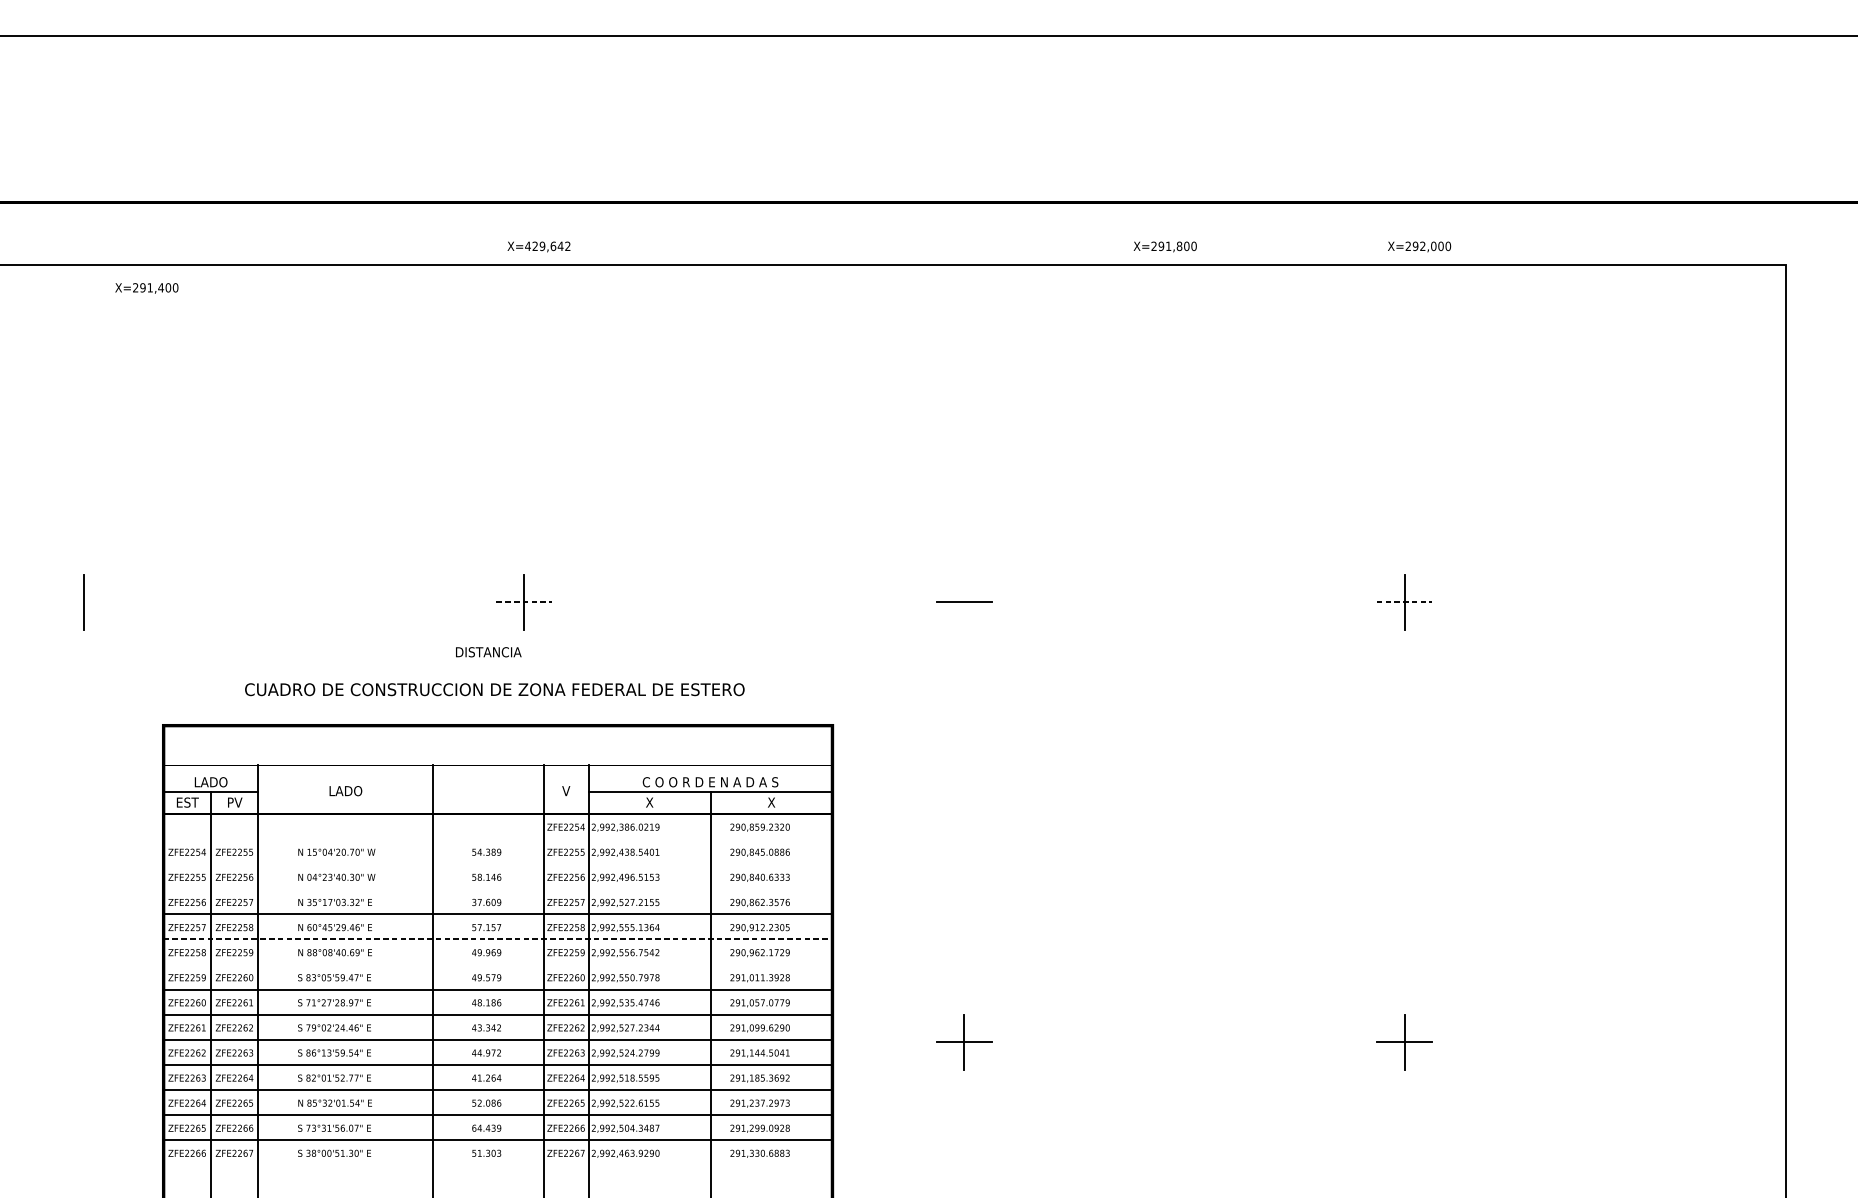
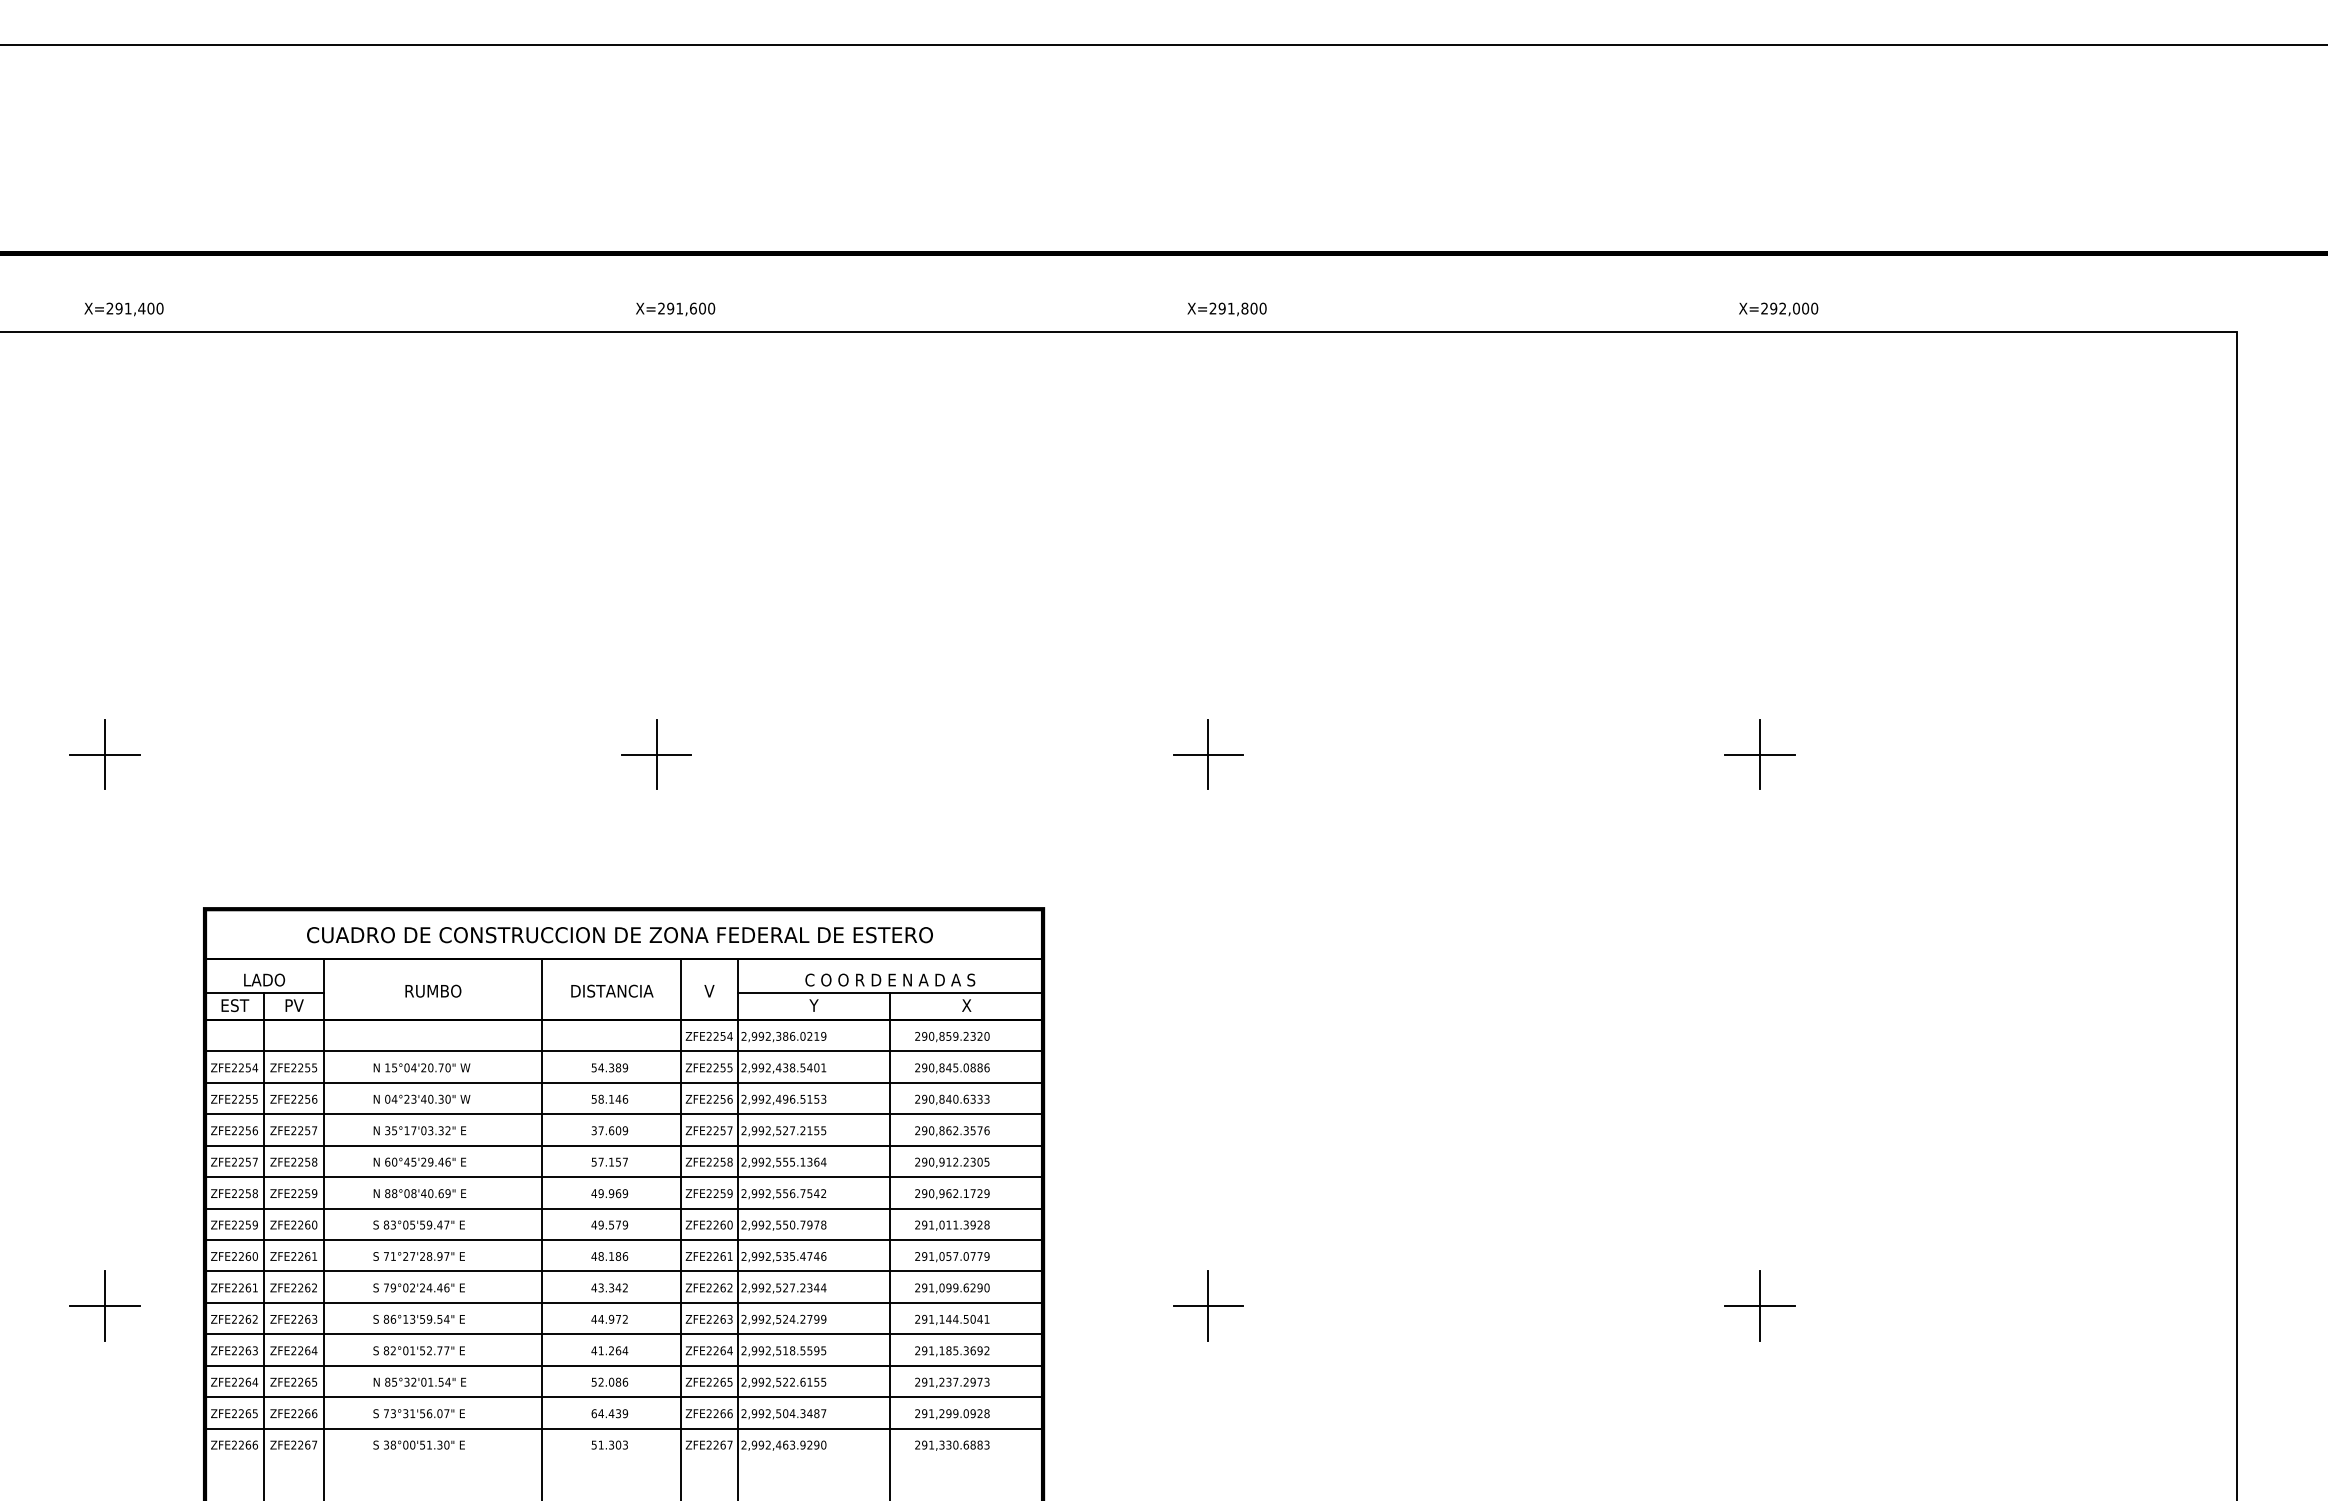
text: (547, 246) -> (686, 308), X=429,642 -> X=291,600
text: (1164, 247) -> (1226, 309), moved
text: (146, 288) -> (123, 309), moved
line: (83, 602) -> (104, 754), added
line: (523, 602) -> (656, 754), dashed -> solid
line: (964, 602) -> (1208, 754), added
line: (1404, 602) -> (1759, 754), dashed -> solid
text: (488, 651) -> (612, 990), moved
text: (494, 689) -> (619, 935), moved
text: (345, 790) -> (433, 990), LADO -> RUMBO
text: (649, 802) -> (813, 1005), X -> Y
line: (498, 839) -> (624, 1051), added
line: (498, 863) -> (624, 1082), added
line: (498, 889) -> (624, 1114), added
line: (498, 939) -> (624, 1177), dashed -> solid
line: (498, 964) -> (624, 1208), added
part: (83, 1041) -> (104, 1305), added

